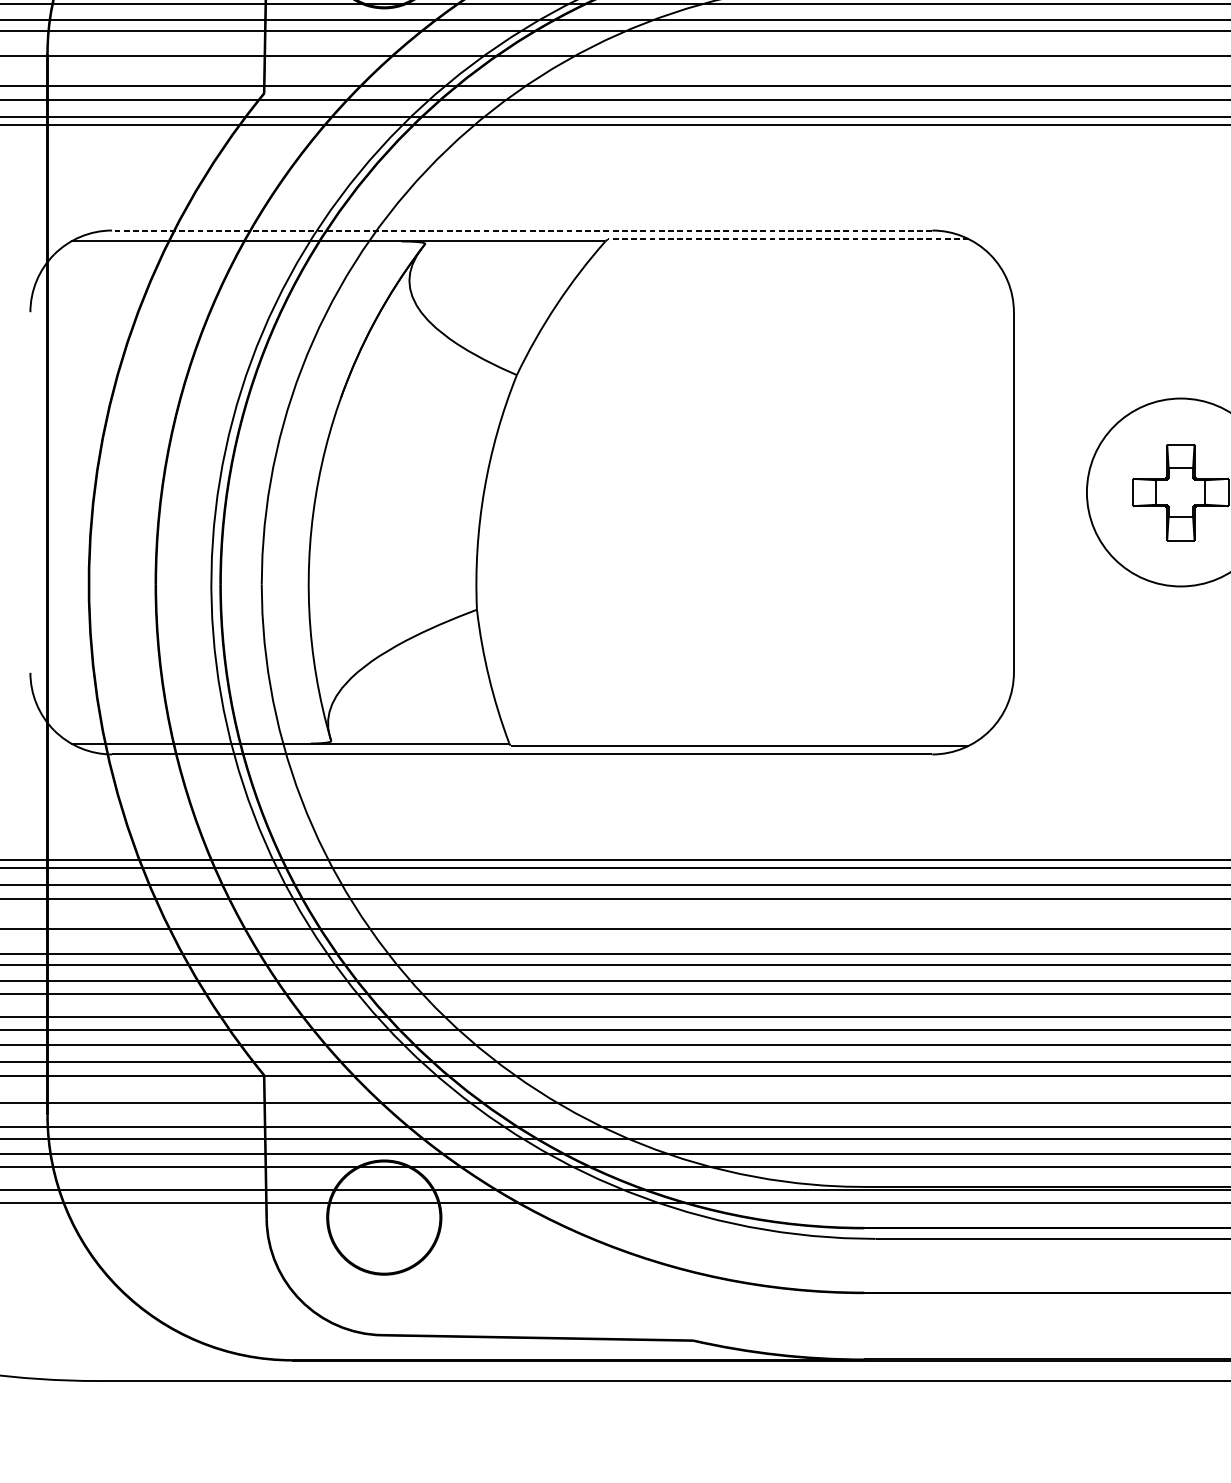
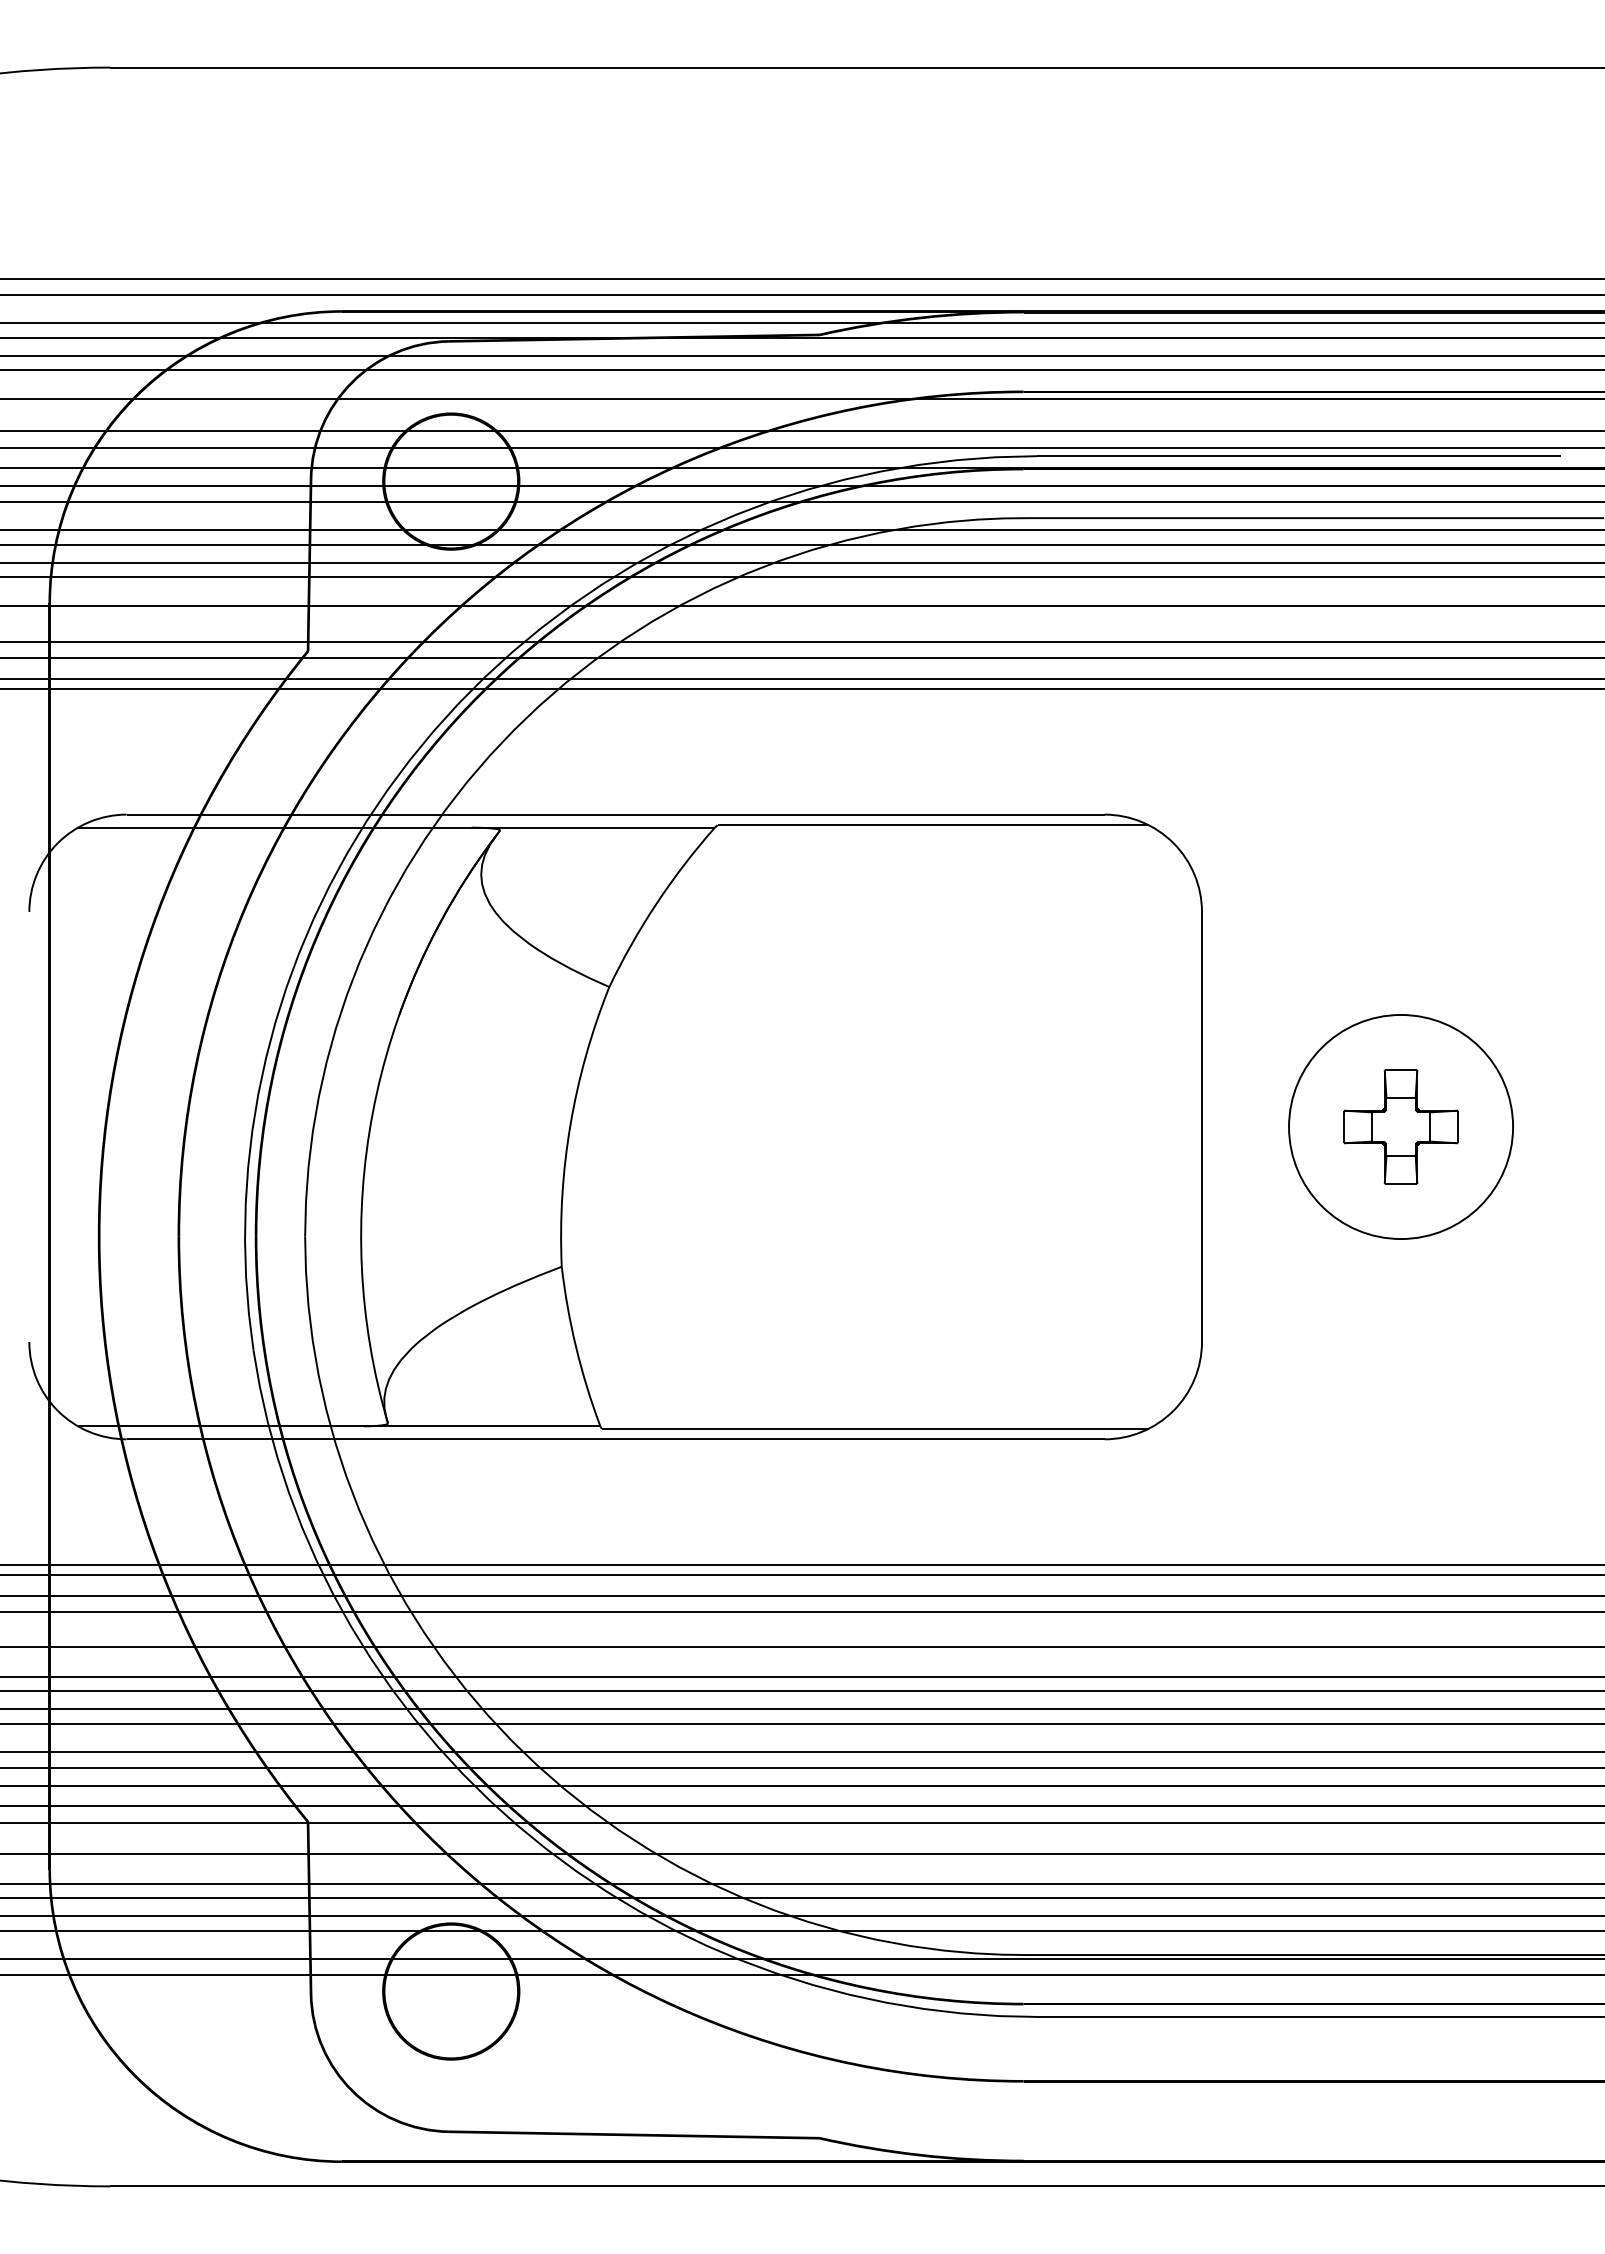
line: (522, 230) -> (615, 814), dashed -> solid
line: (787, 239) -> (932, 825), dashed -> solid

